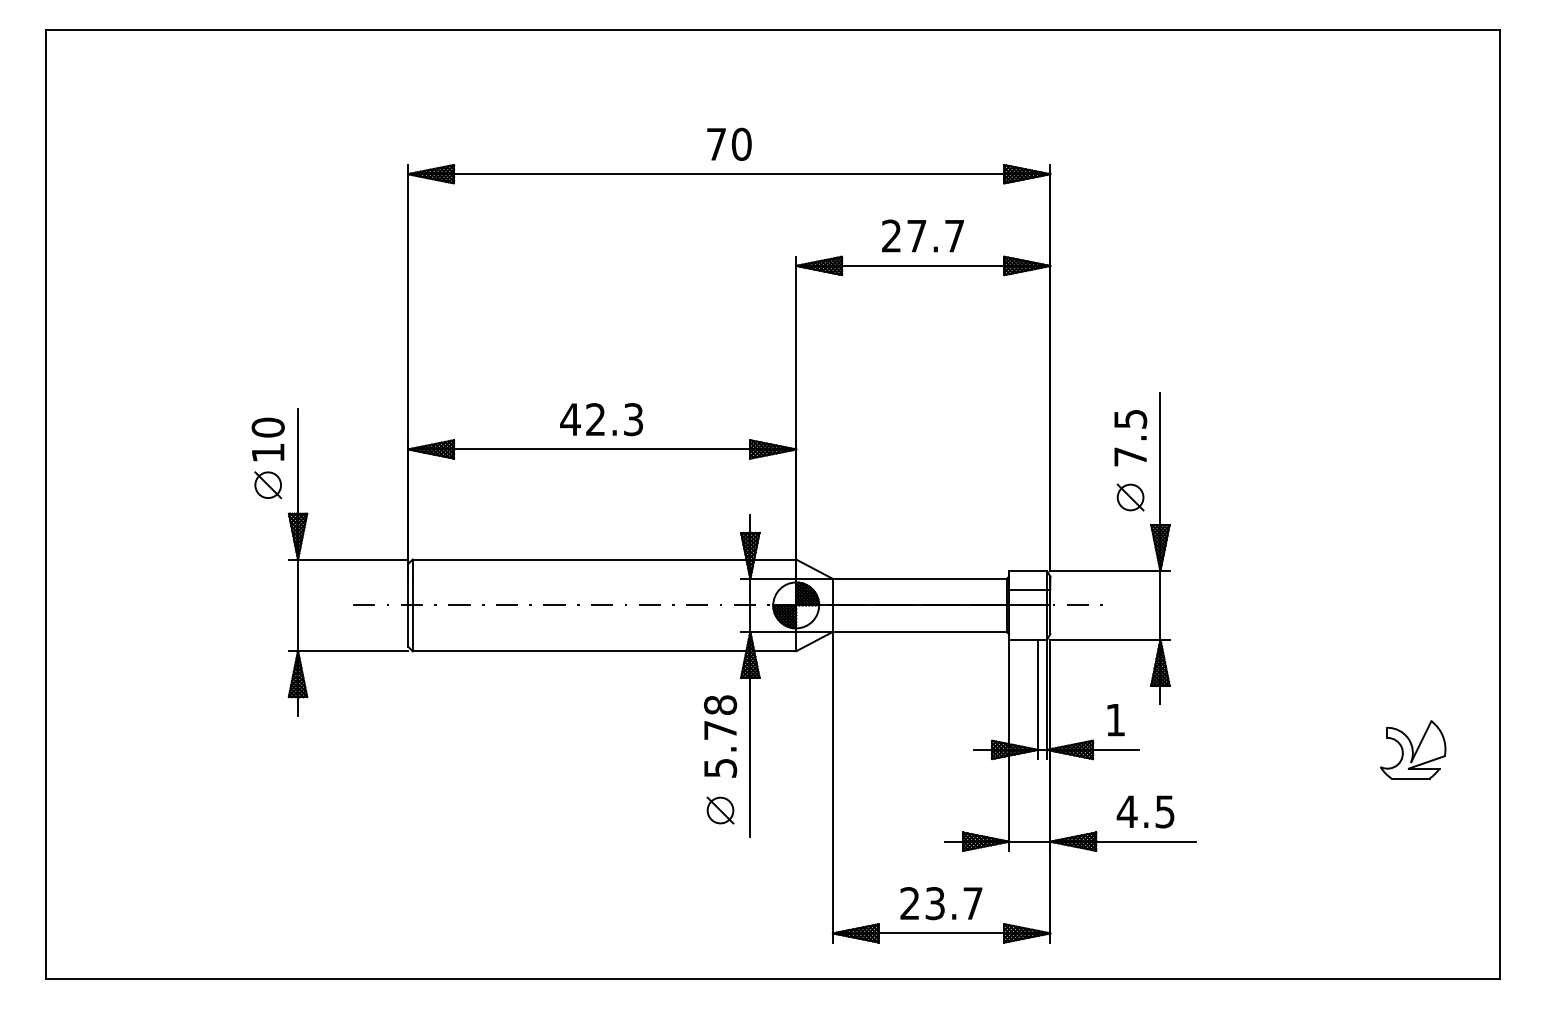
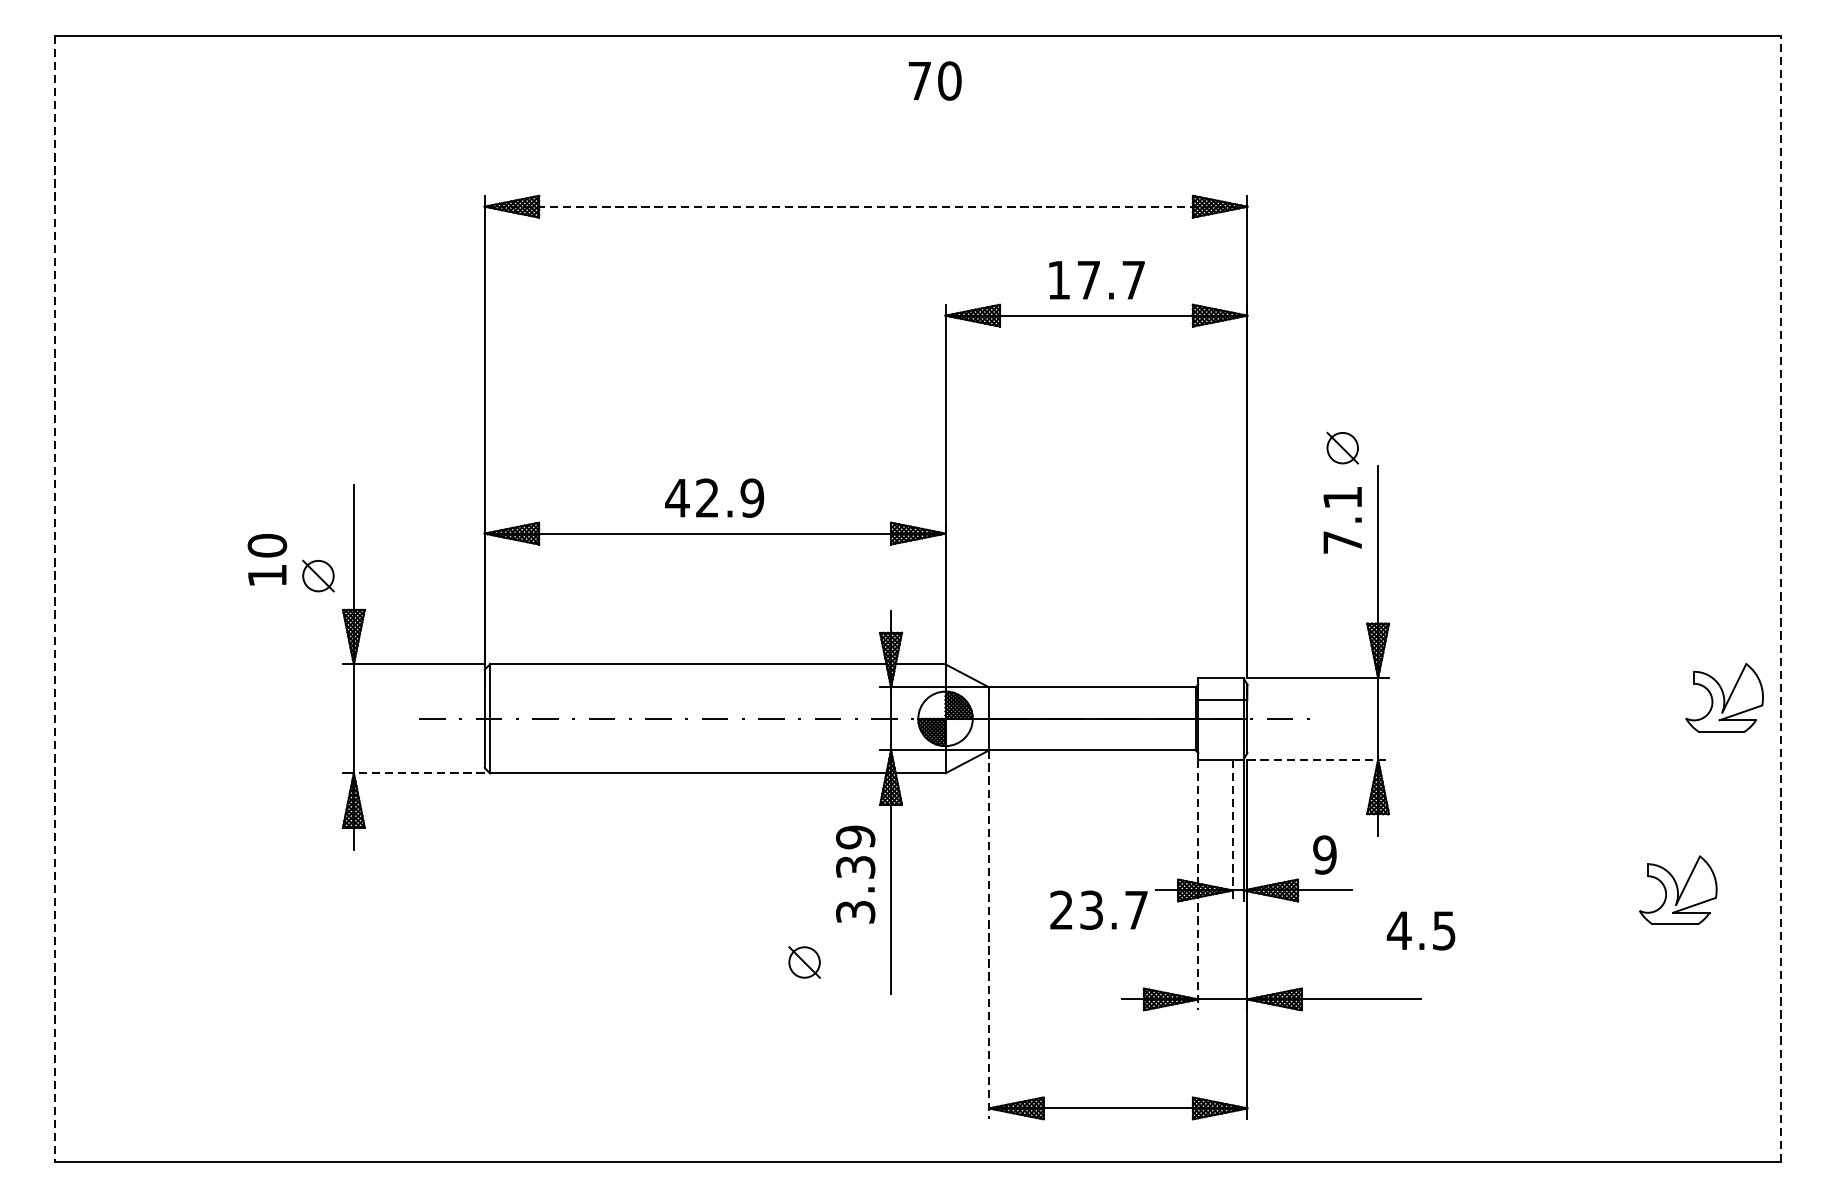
text: (729, 143) -> (935, 79), moved
line: (729, 174) -> (866, 207), solid -> dashed
text: (891, 235) -> (1058, 279), 27.7 -> 17.7
text: (633, 419) -> (752, 498), 42.3 -> 42.9
text: (1130, 419) -> (1342, 498), 7.5 -> 7.1
text: (267, 439) -> (266, 559), moved
part: (1130, 497) -> (1342, 448), moved
line: (46, 504) -> (55, 599), solid -> dashed
line: (1499, 504) -> (1780, 599), solid -> dashed
part: (1452, 587) -> (1725, 697), added
line: (1109, 639) -> (1317, 759), solid -> dashed
line: (352, 651) -> (418, 773), solid -> dashed
line: (1037, 699) -> (1232, 830), solid -> dashed
text: (1115, 719) -> (1324, 854), 1 -> 9
text: (720, 736) -> (855, 874), 5.78 -> 3.39
line: (1009, 745) -> (1198, 885), solid -> dashed
line: (832, 787) -> (988, 935), solid -> dashed
part: (720, 810) -> (804, 962), moved
text: (1145, 811) -> (1420, 930), moved
text: (941, 903) -> (1099, 910), moved

